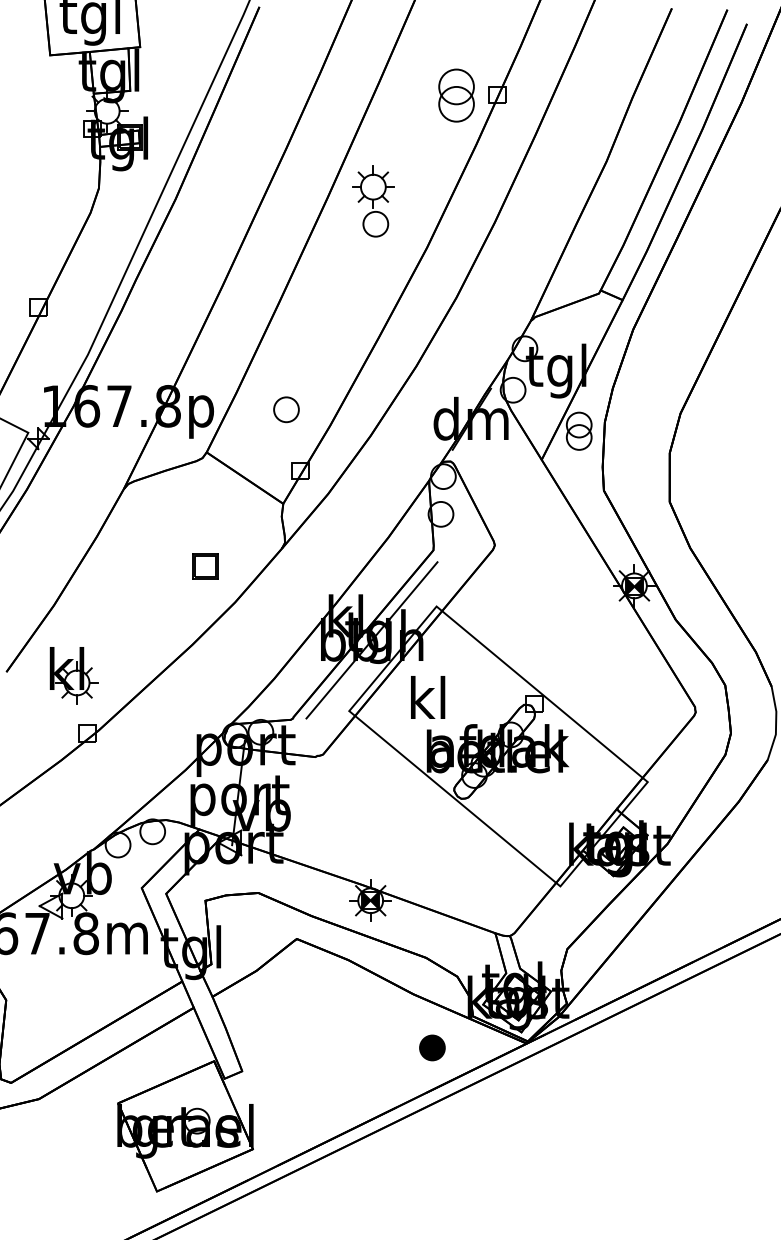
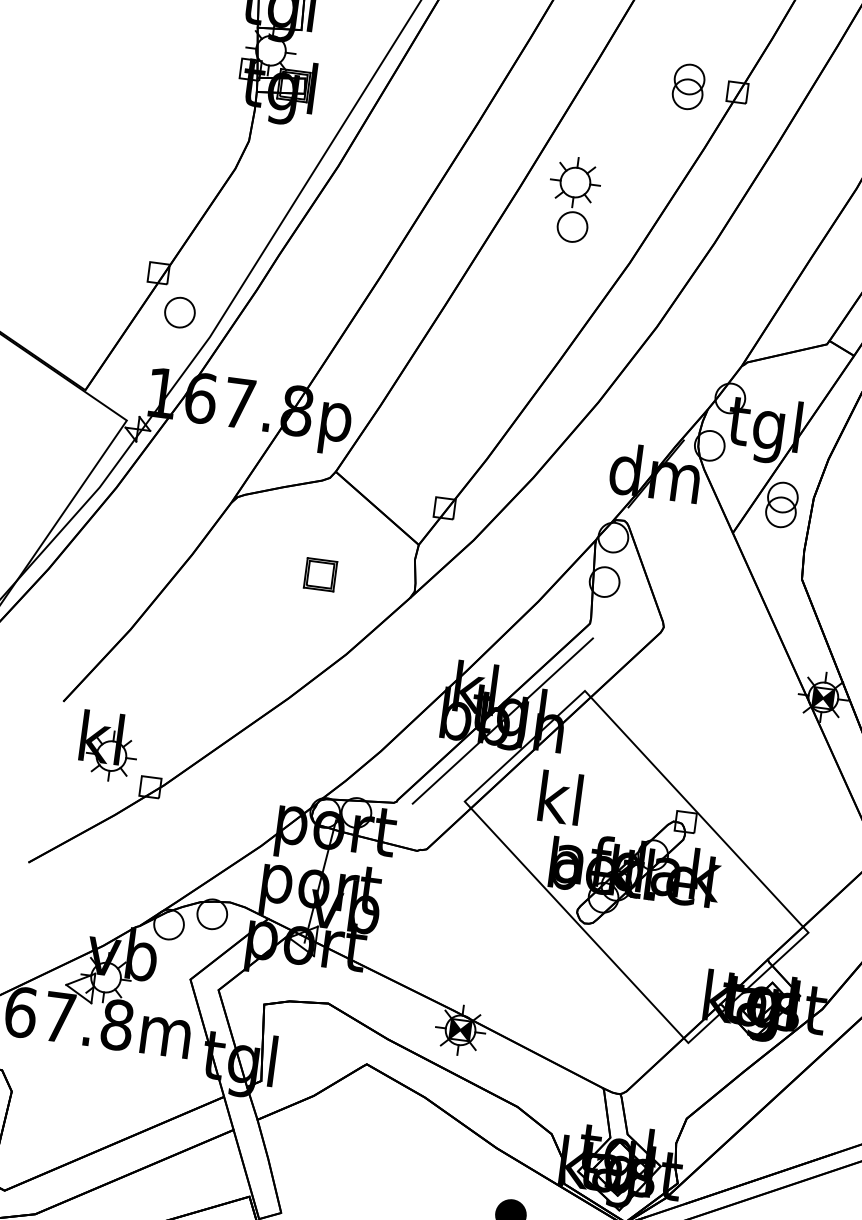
part: (456, 95) -> (688, 86), size x0.71
part: (286, 409) -> (180, 312), moved
part: (205, 566) -> (320, 575), moved
part: (73, 675) -> (108, 746), moved

